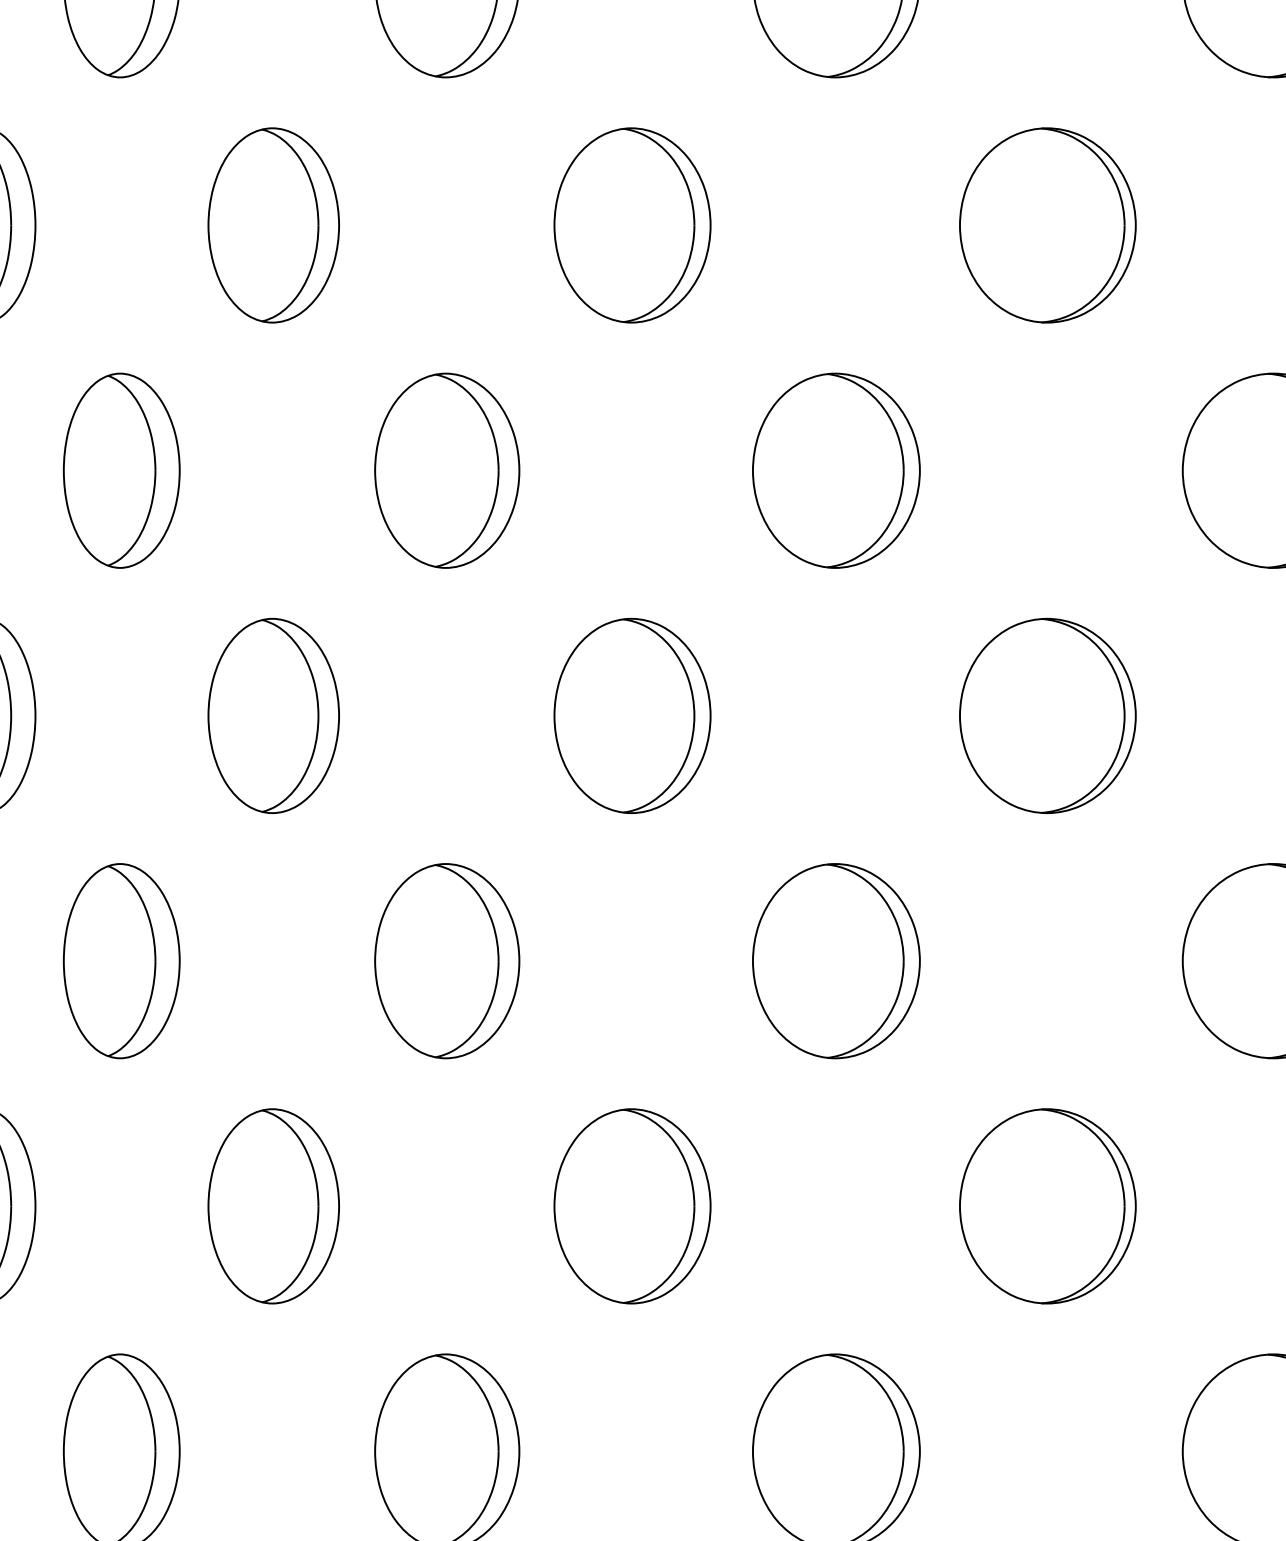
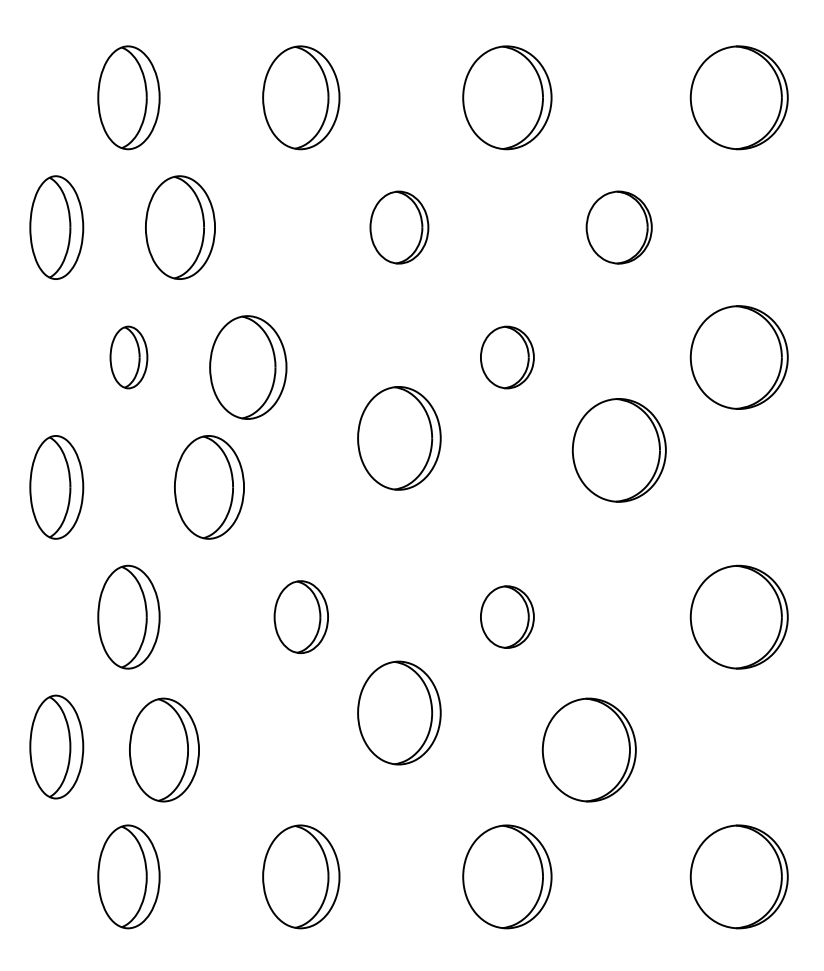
part: (273, 225) -> (180, 227), moved
part: (632, 225) -> (399, 227), size x0.7
part: (1046, 225) -> (618, 227), size x0.7
part: (120, 470) -> (128, 357), size x0.6
part: (447, 470) -> (248, 367), moved
part: (836, 470) -> (507, 357), size x0.6
part: (632, 716) -> (399, 438), moved
part: (1046, 716) -> (618, 450), moved
part: (447, 959) -> (301, 616), size x0.7
part: (836, 959) -> (507, 616), size x0.6
part: (273, 1205) -> (164, 749), moved
part: (632, 1205) -> (399, 712), moved
part: (1046, 1205) -> (588, 749), moved

